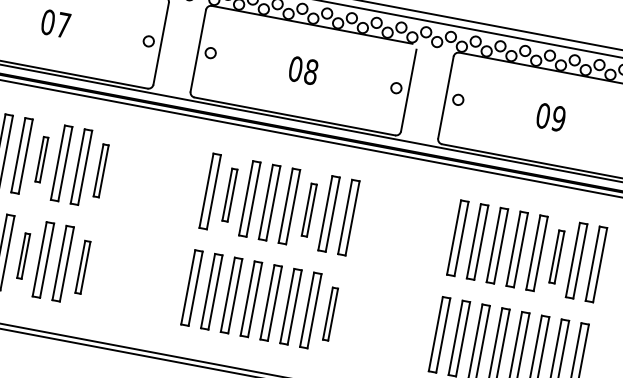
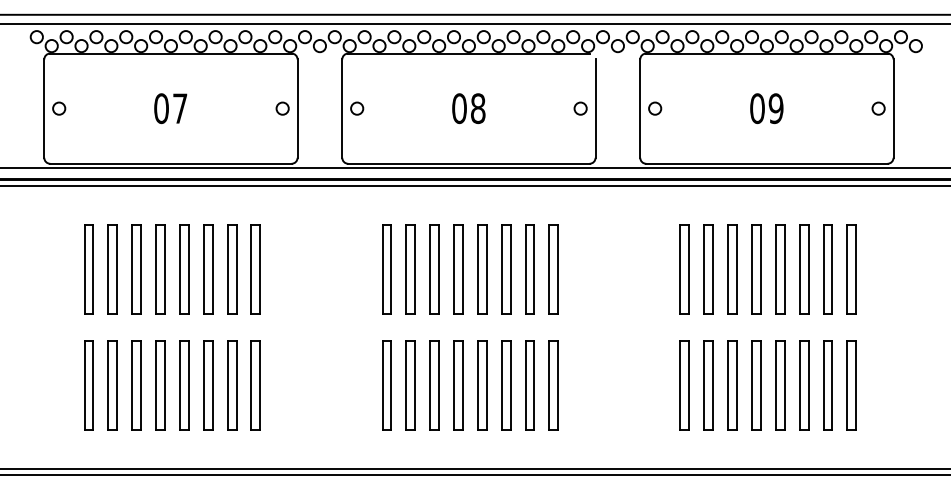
part: (41, 159) -> (184, 269), size x1.67
part: (100, 170) -> (255, 269), size x1.43
part: (229, 195) -> (410, 269), size x1.43
part: (309, 210) -> (506, 269), size x1.43
part: (23, 256) -> (184, 385), size x1.67
part: (557, 256) -> (804, 269), size x1.43
part: (82, 267) -> (255, 385), size x1.43
part: (330, 313) -> (553, 385), size x1.43

